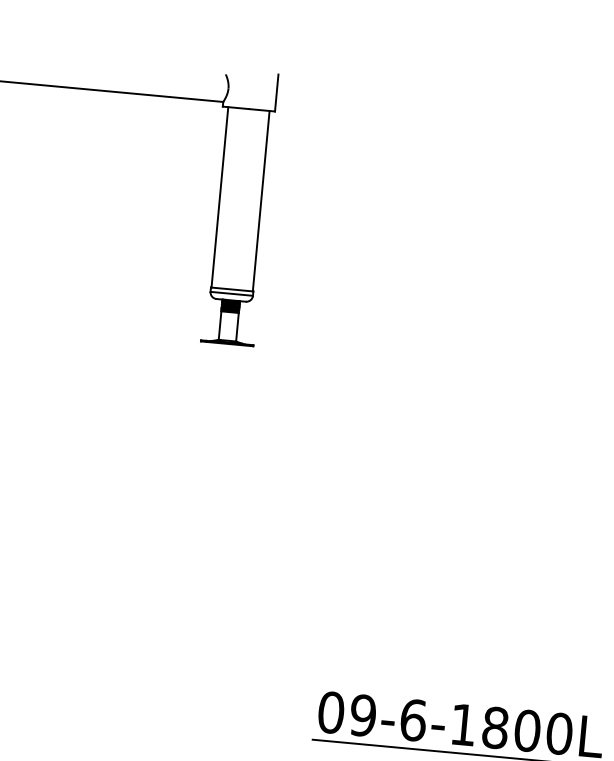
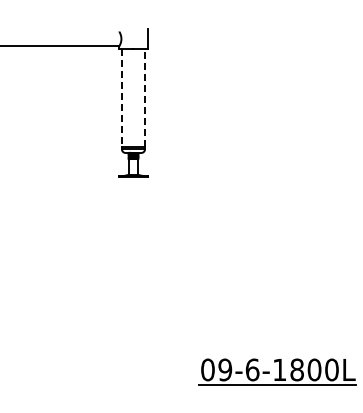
line: (220, 198) -> (122, 98), solid -> dashed
line: (260, 200) -> (144, 97), solid -> dashed

